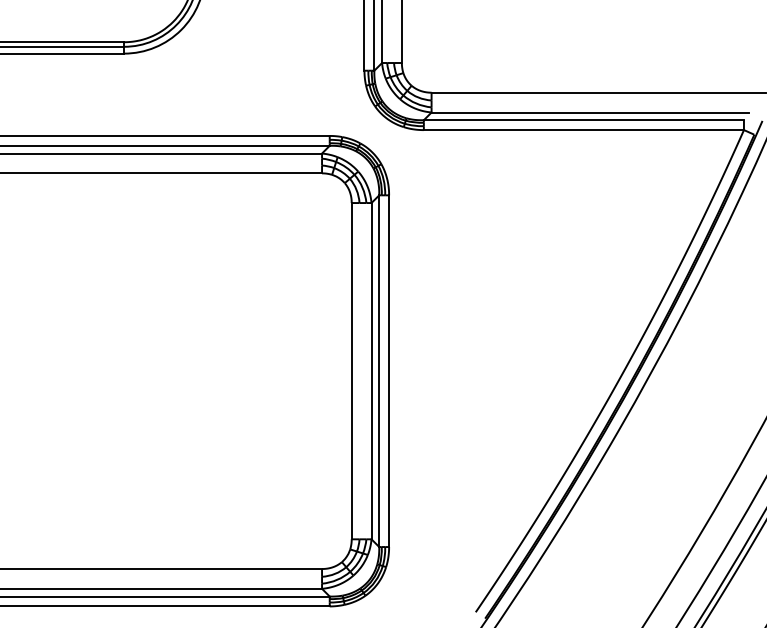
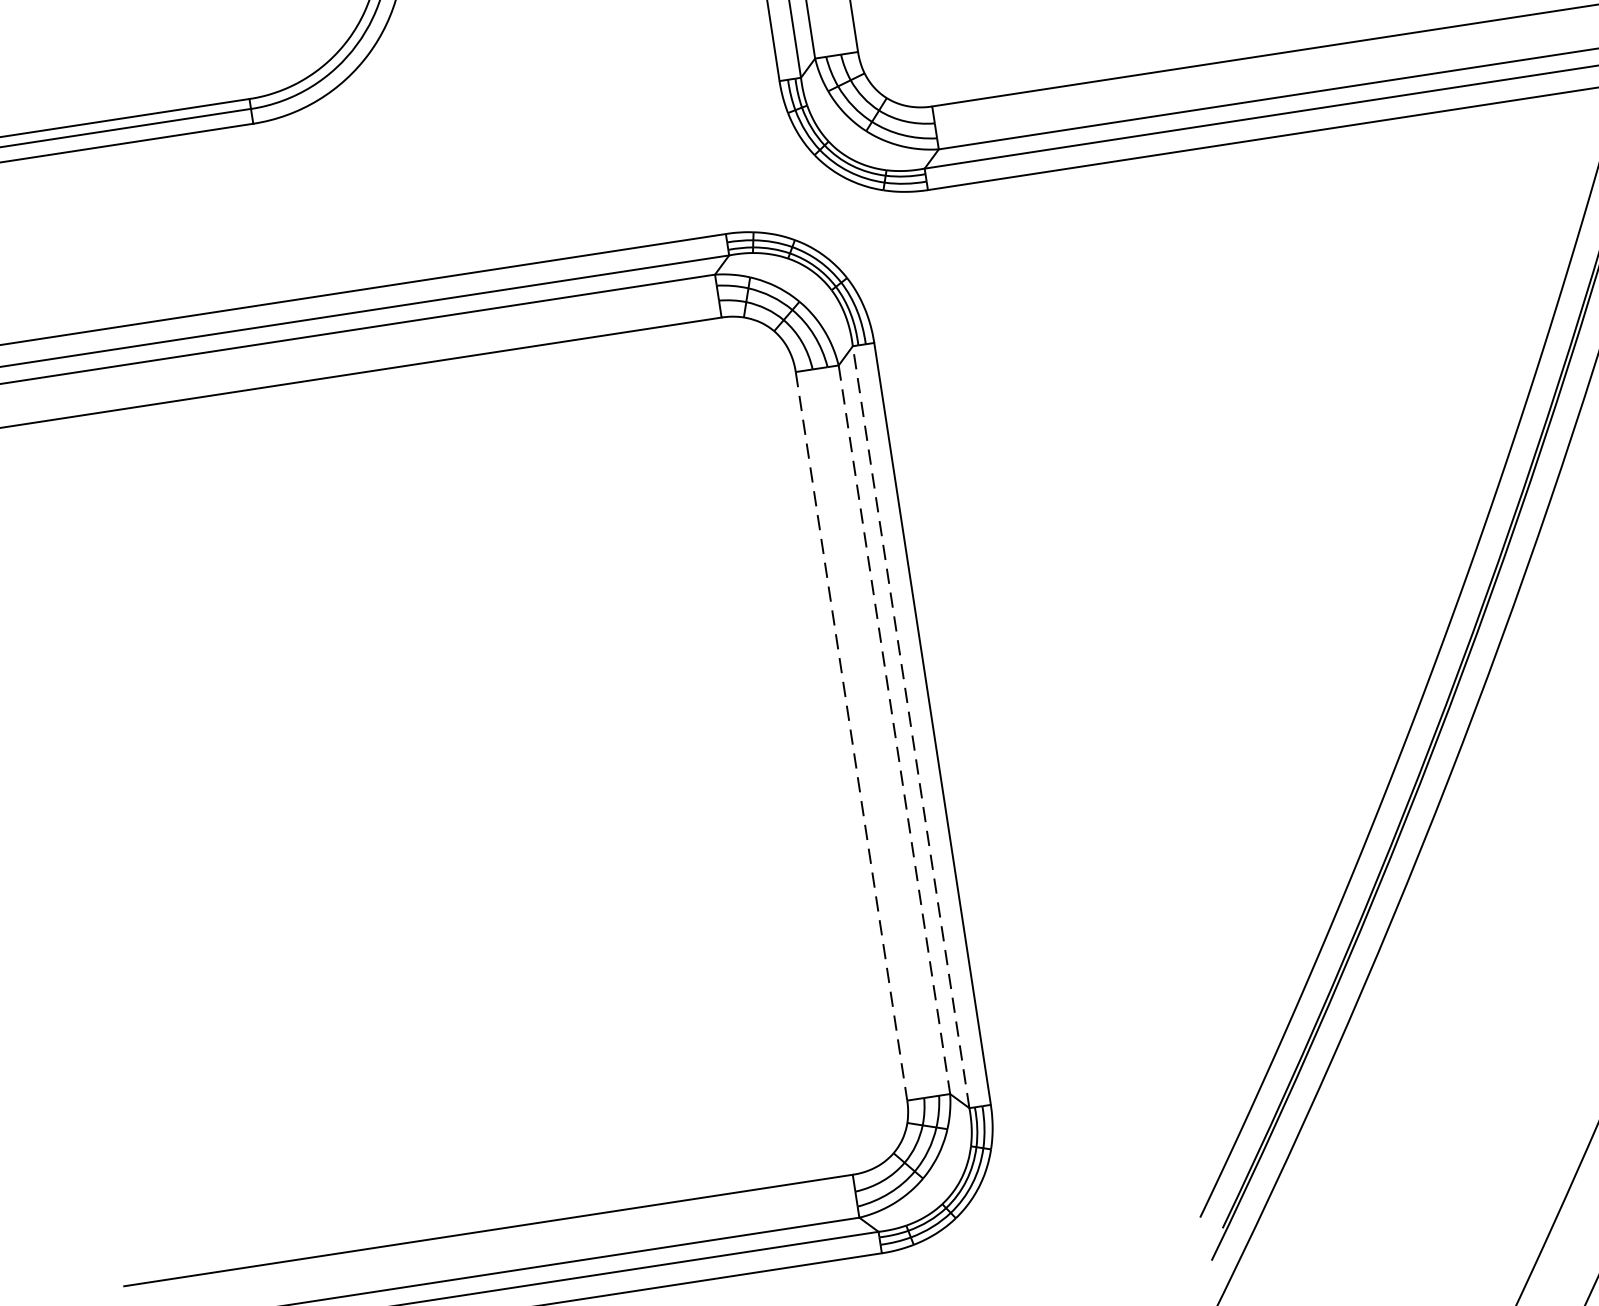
line: (351, 371) -> (851, 737), solid -> dashed
line: (371, 371) -> (894, 730), solid -> dashed
line: (379, 371) -> (911, 727), solid -> dashed

